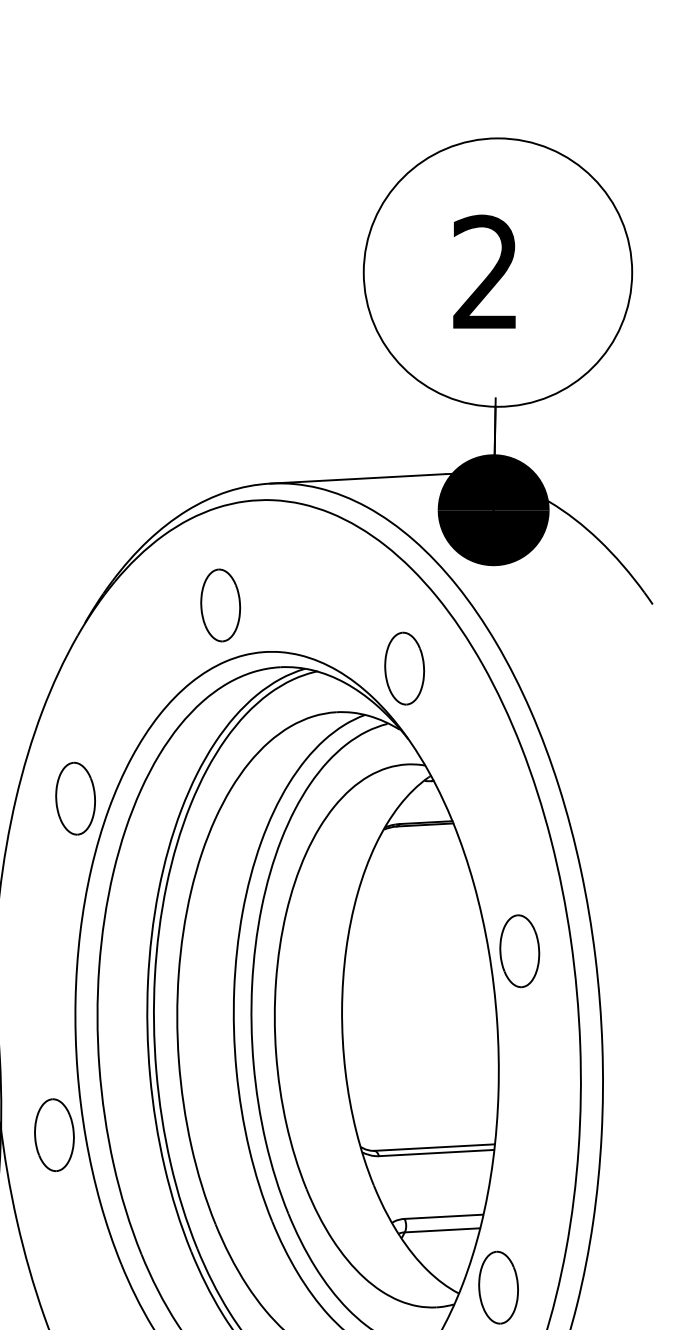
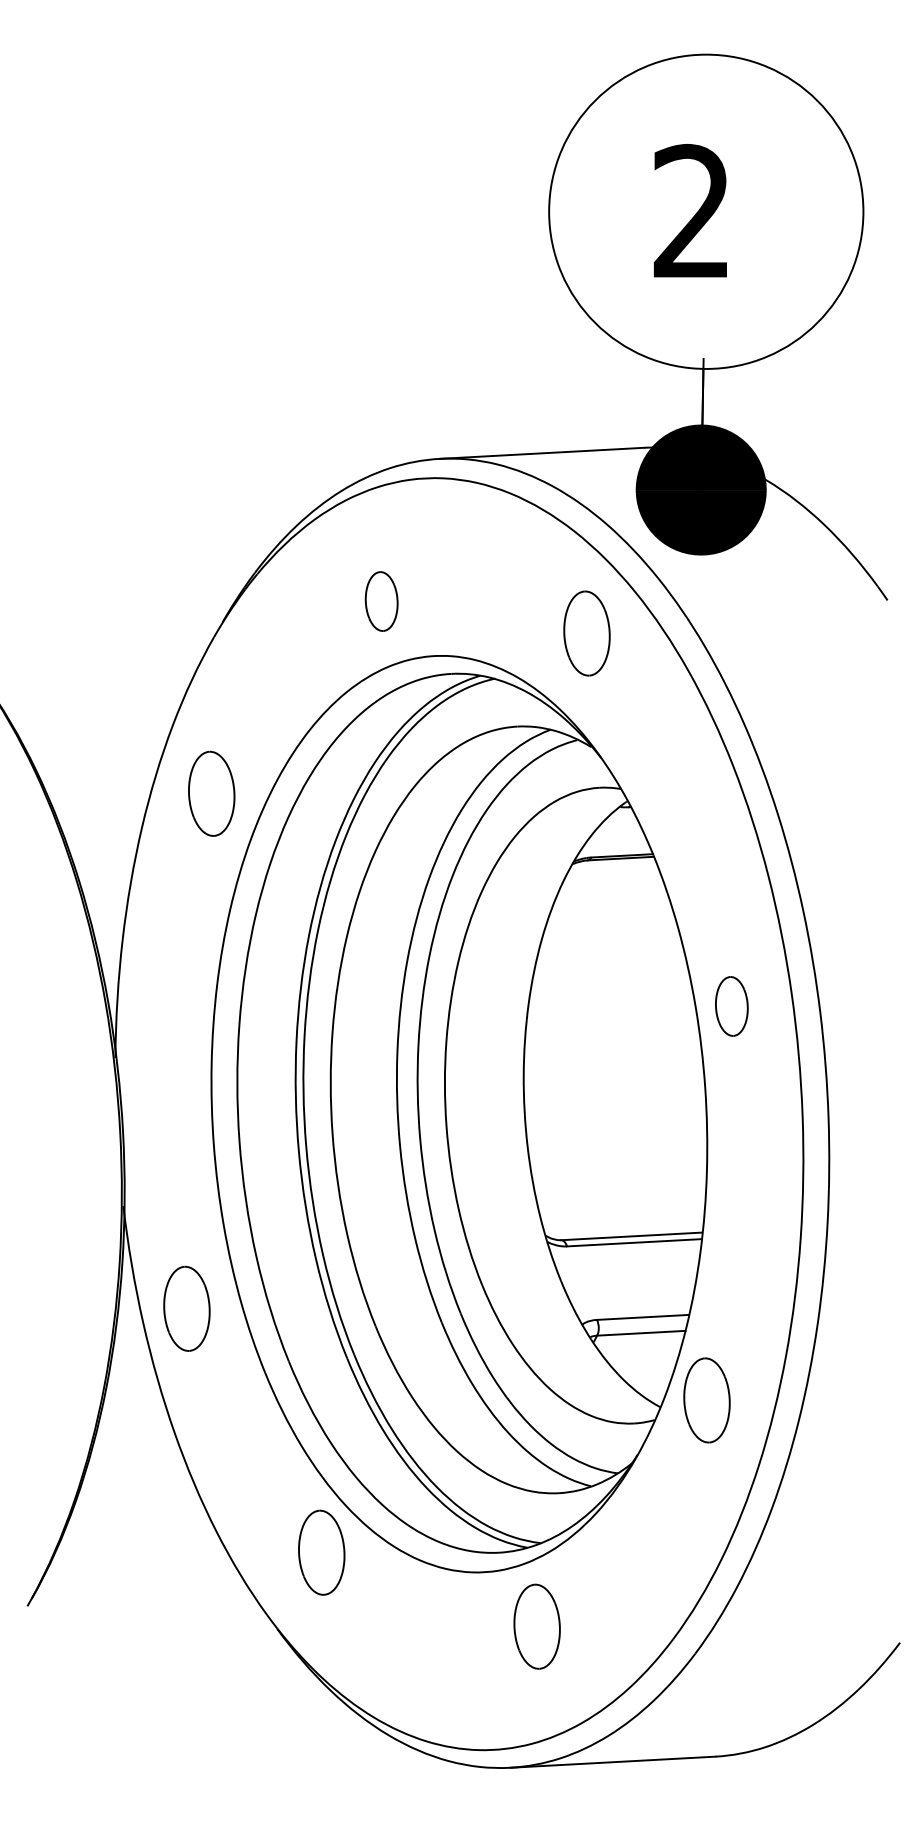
part: (220, 605) -> (381, 601), size x0.7
part: (404, 668) -> (586, 633), moved
part: (75, 798) -> (211, 793), moved
part: (519, 951) -> (731, 1006), size x0.7
part: (54, 1134) -> (186, 1308), moved

